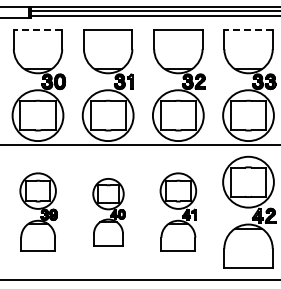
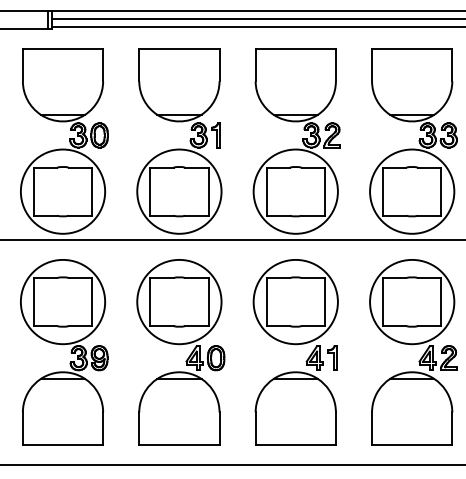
line: (37, 29) -> (62, 48), dashed -> solid
line: (248, 29) -> (412, 48), dashed -> solid
part: (38, 211) -> (63, 350), size x1.43
part: (108, 211) -> (179, 350), size x1.67
part: (178, 211) -> (296, 350), size x1.43

